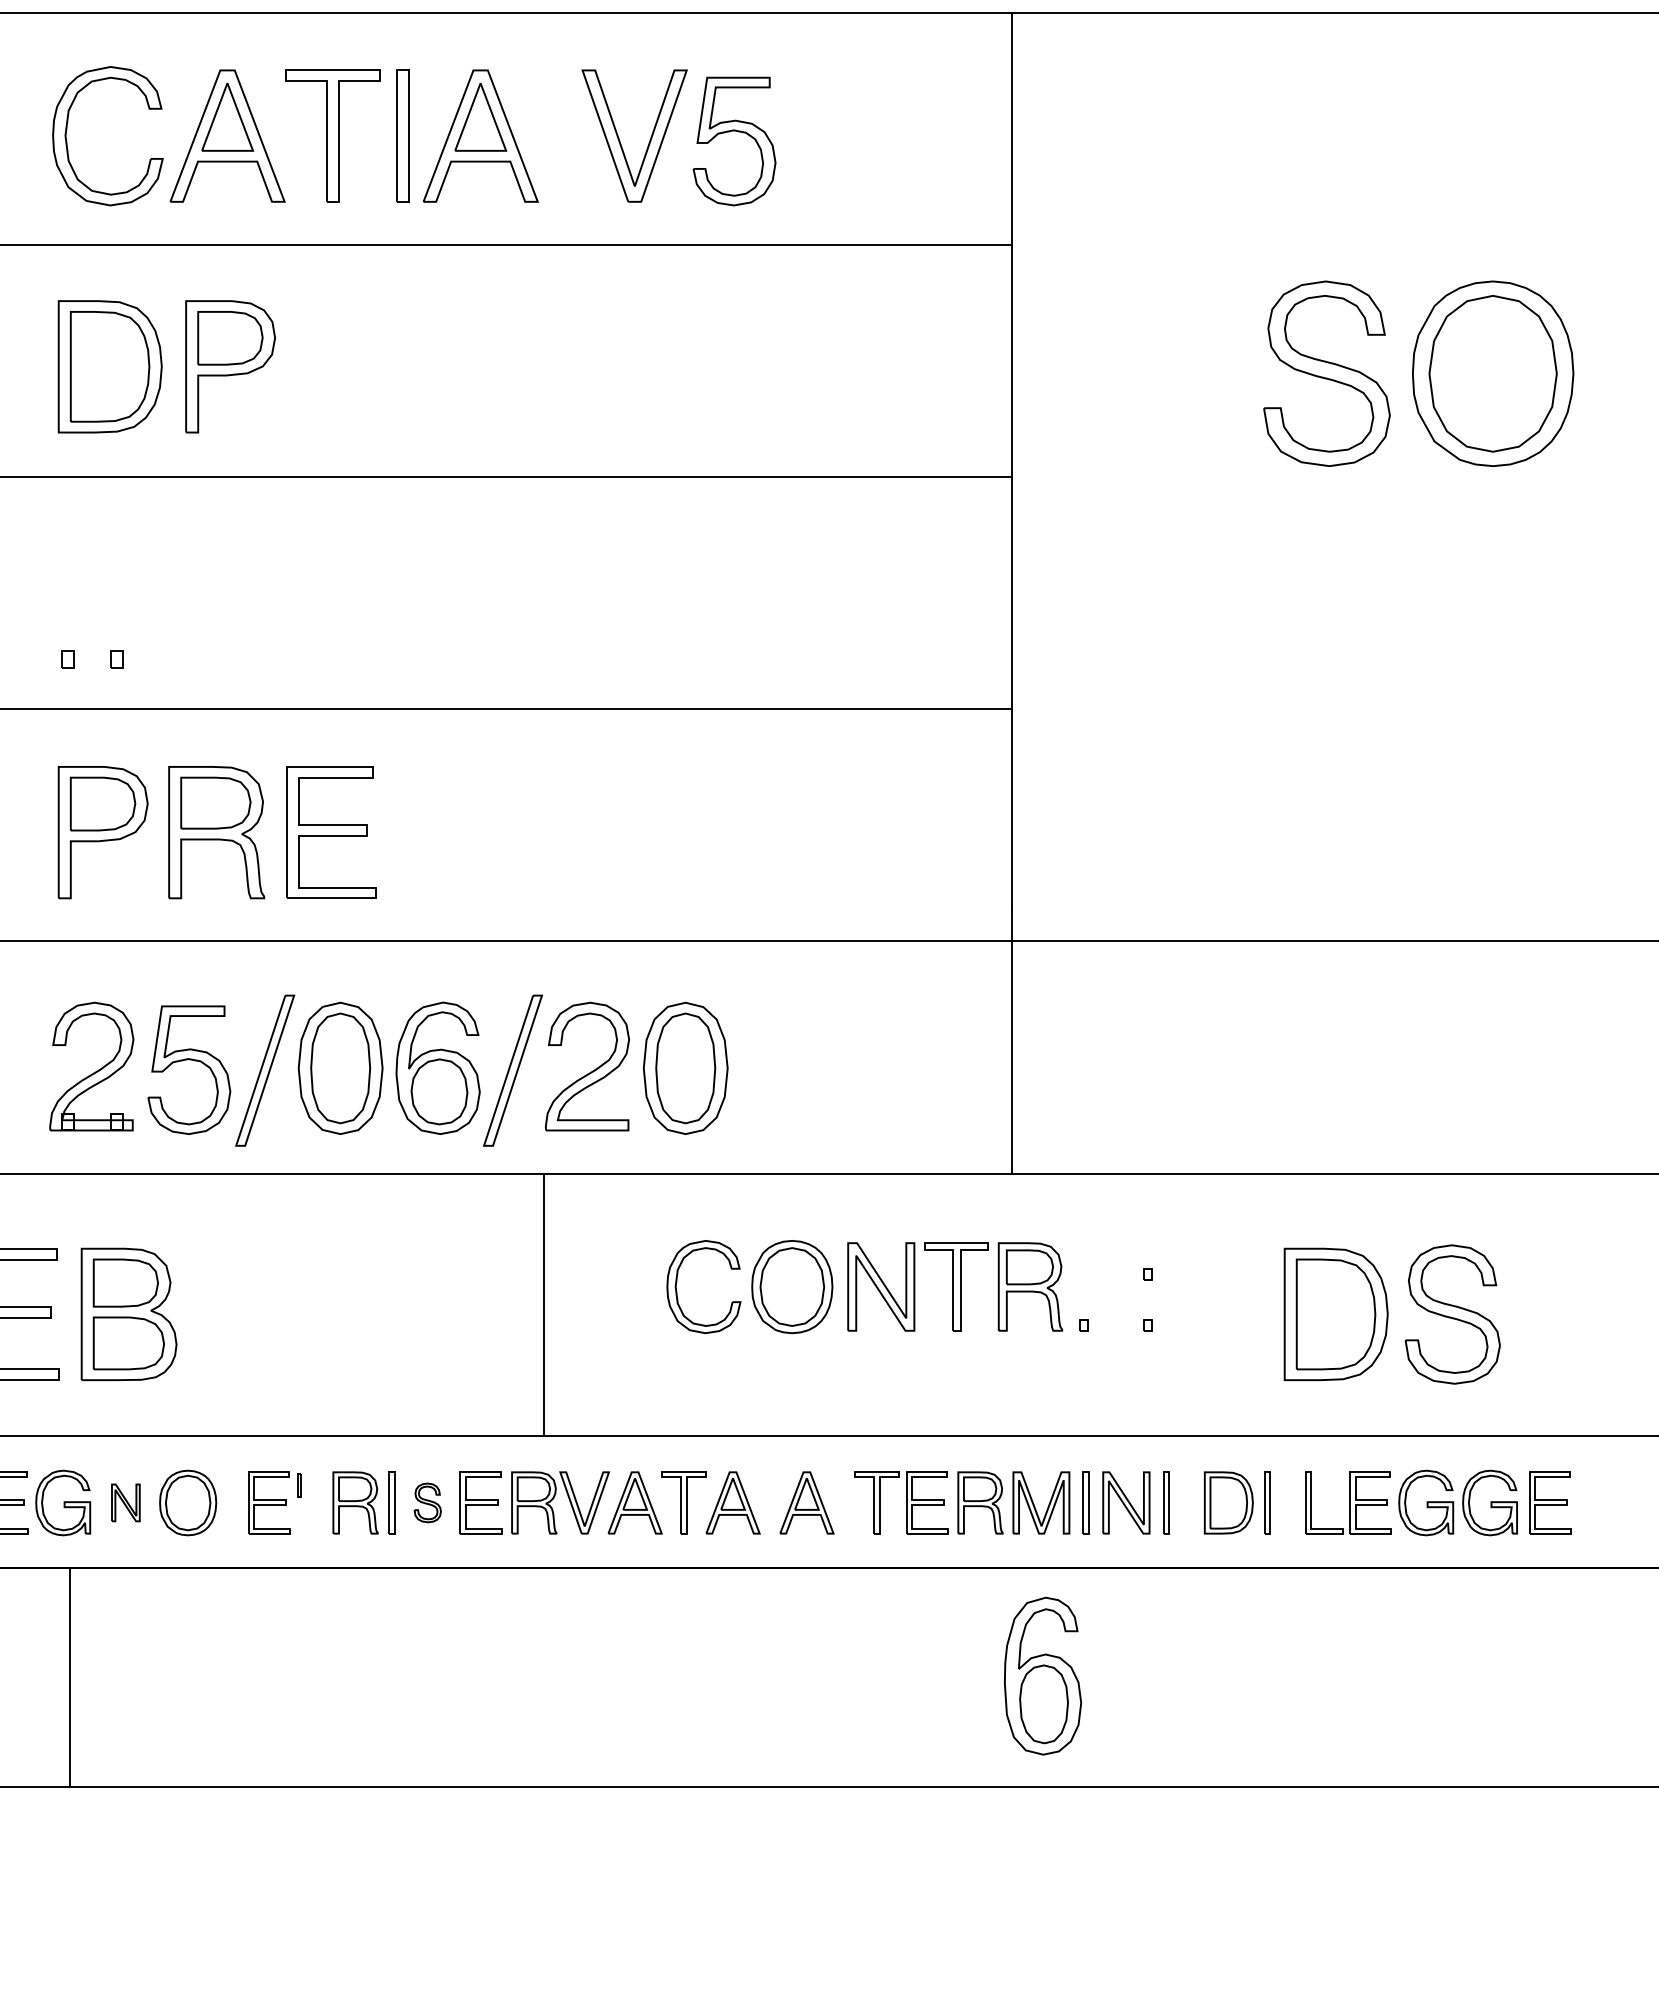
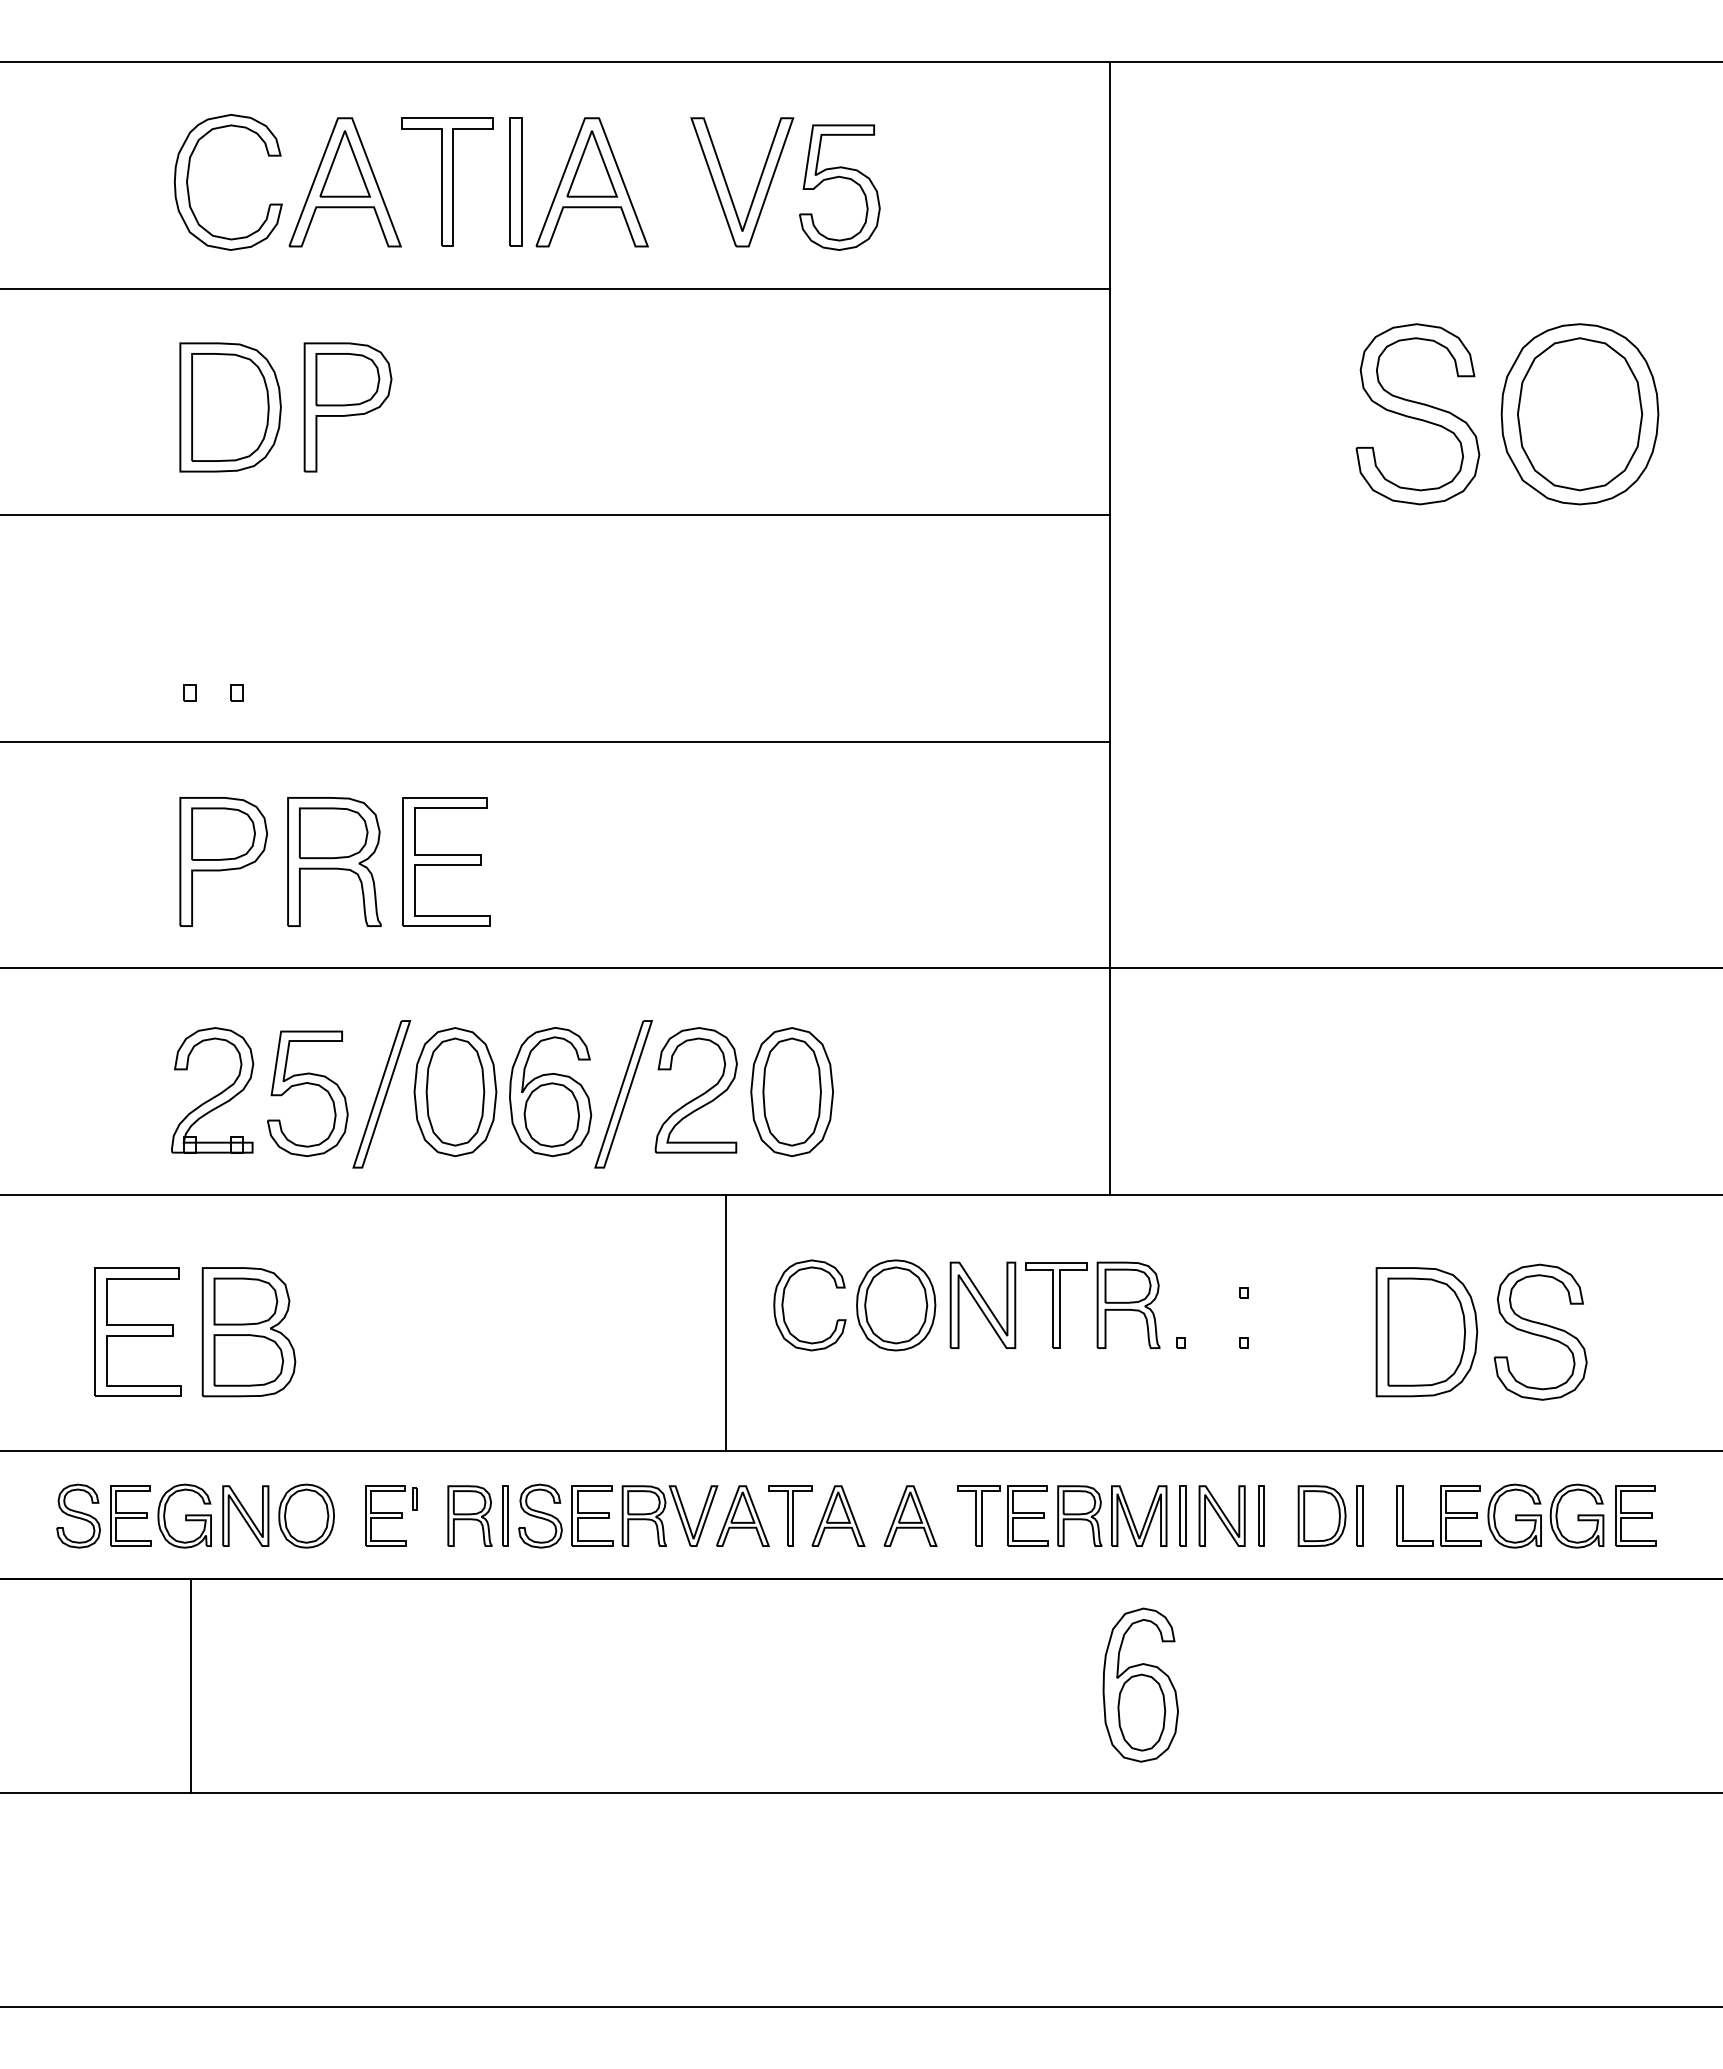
line: (543, 1304) -> (725, 1322), moved
part: (125, 1502) -> (245, 1515), size x1.67
part: (427, 1502) -> (540, 1515), size x1.67

